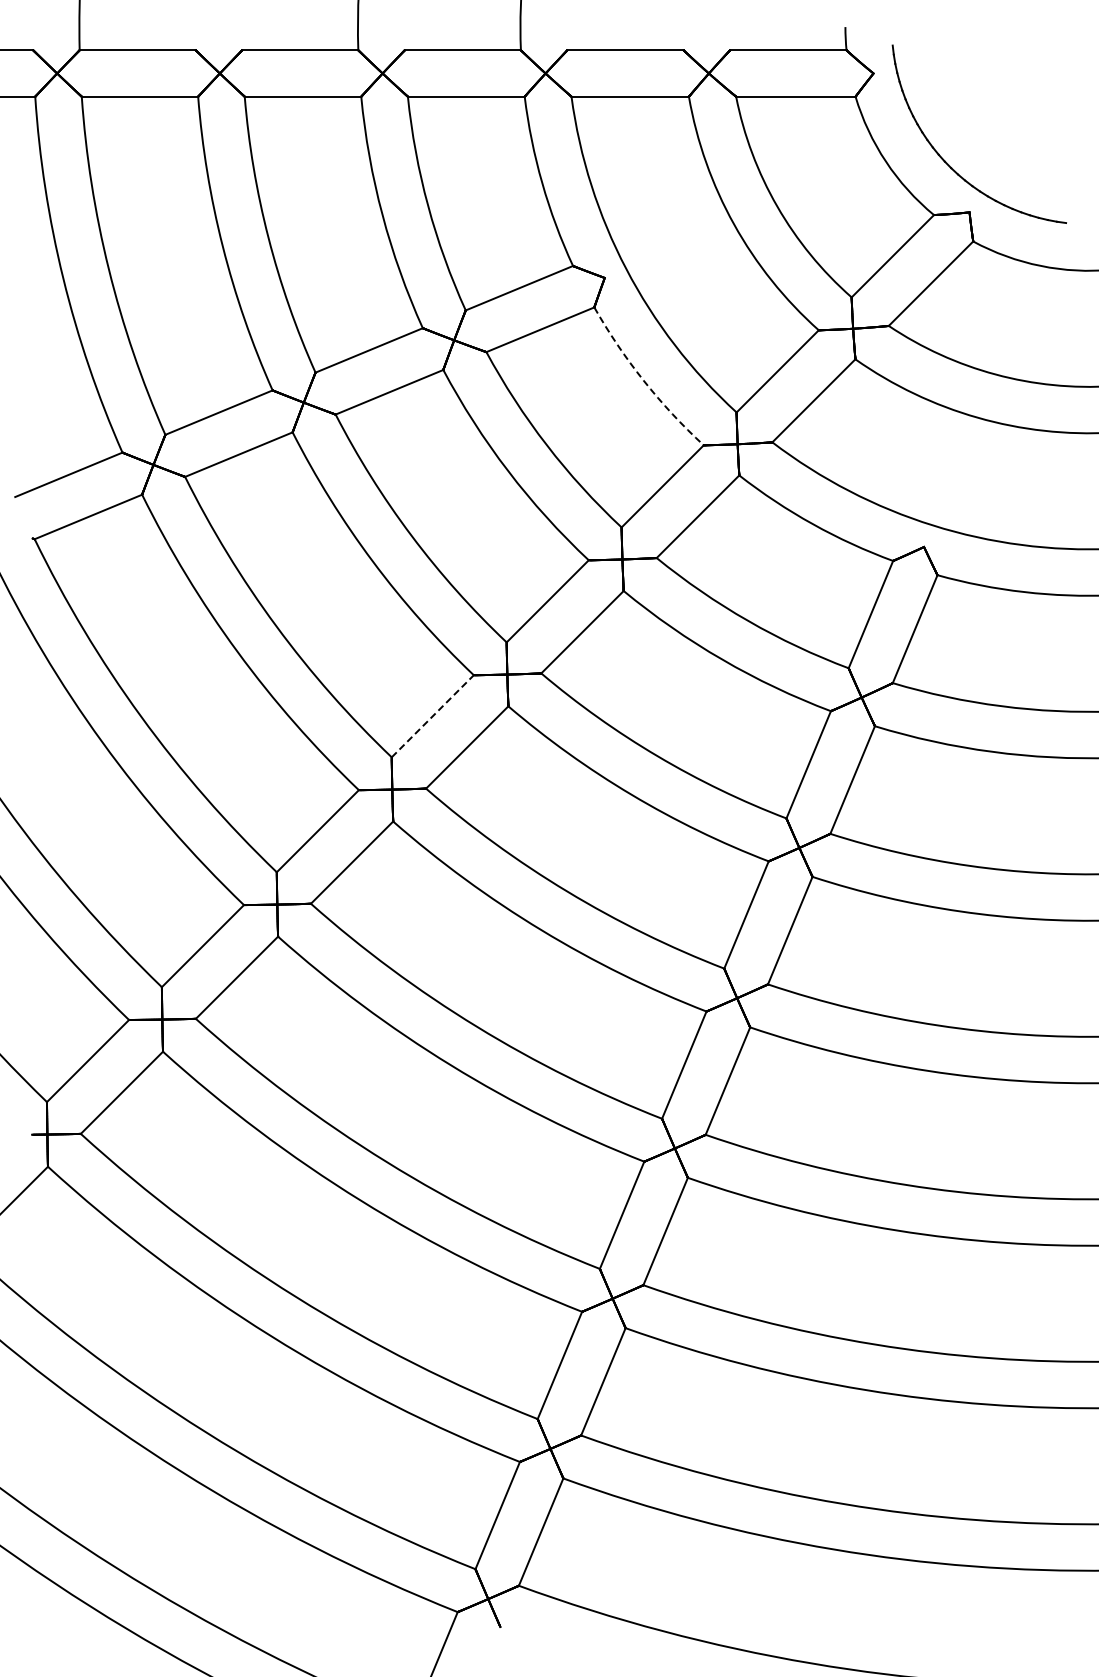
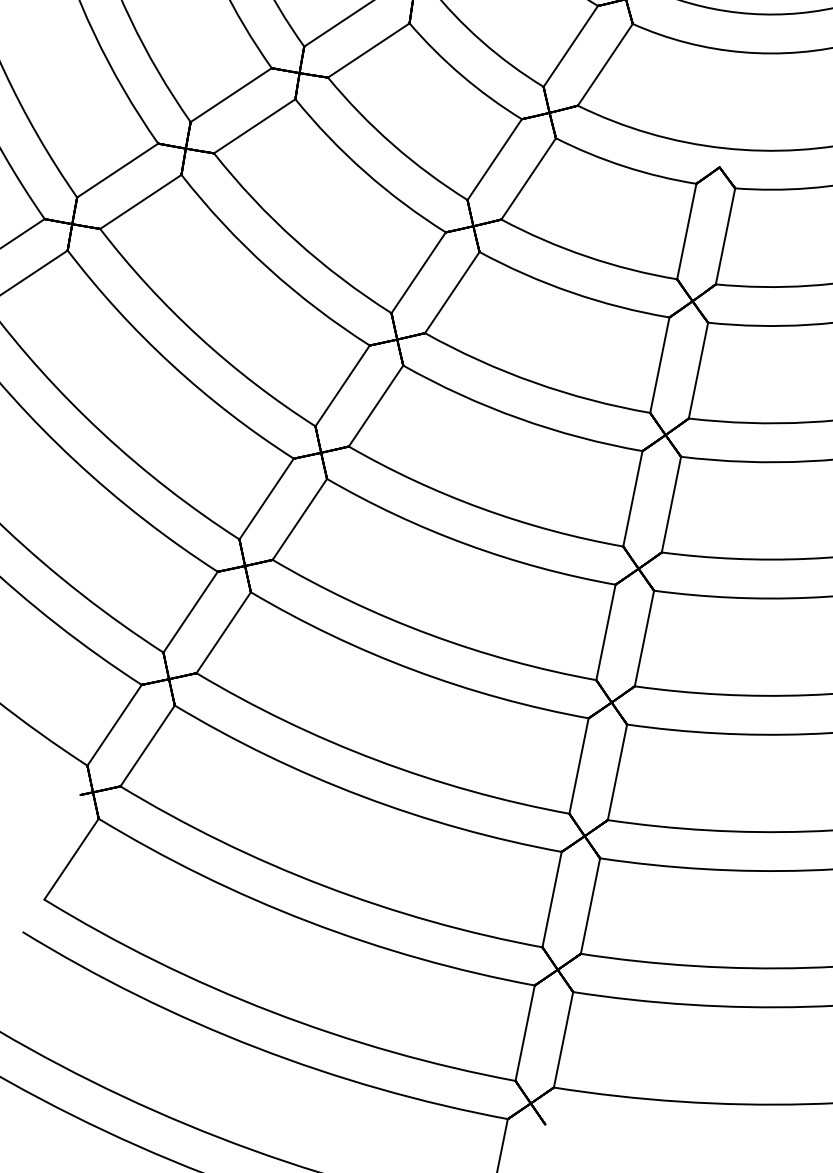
arc: (643, 380) -> (461, 75), dashed -> solid
line: (433, 715) -> (343, 385), dashed -> solid

